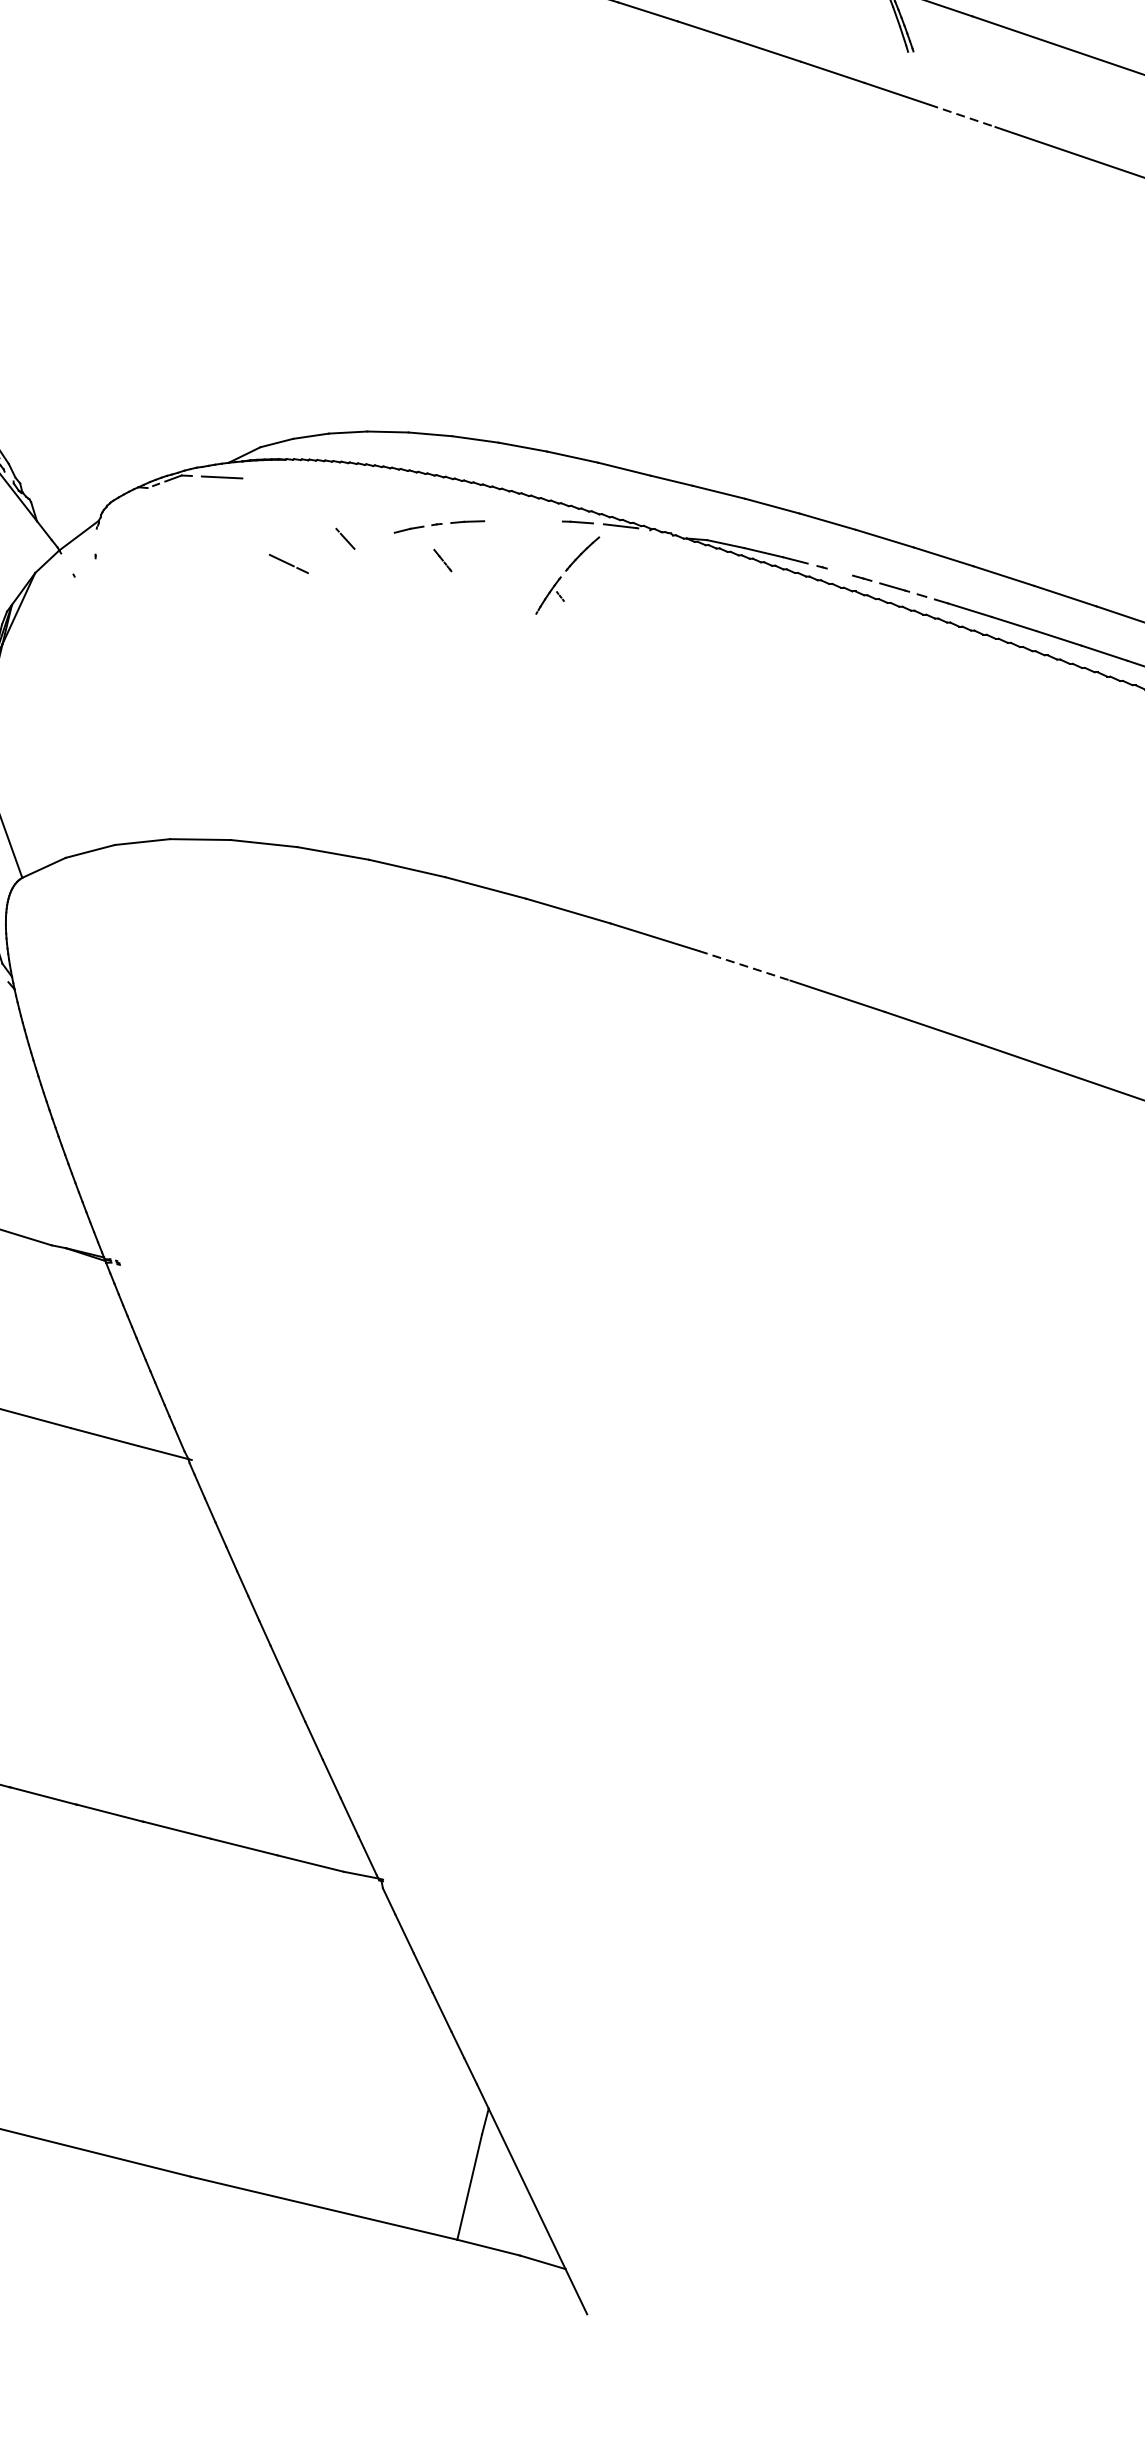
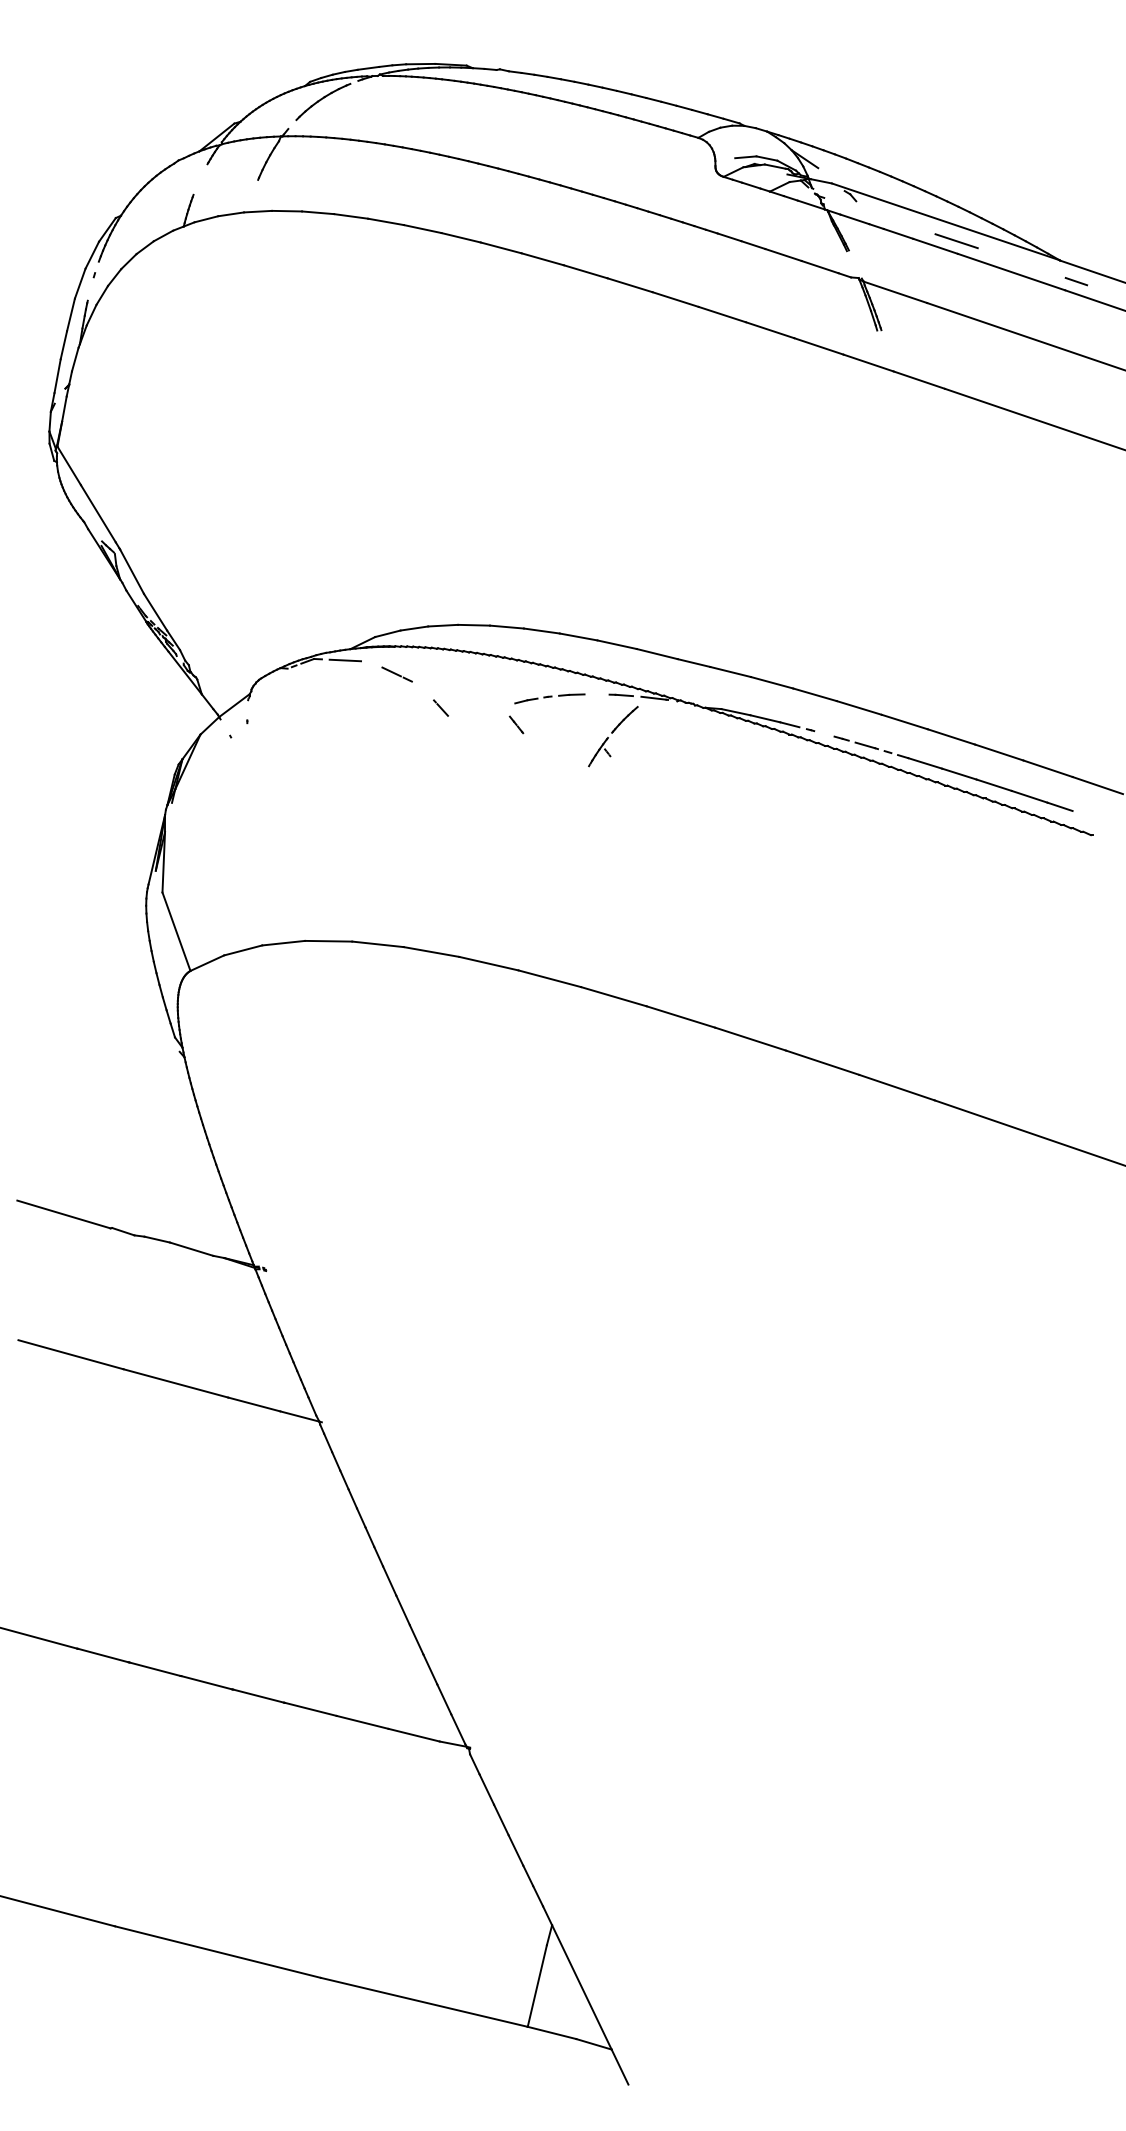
line: (962, 116) -> (919, 380), dashed -> solid
part: (438, 526) -> (549, 698), moved
line: (288, 563) -> (396, 674), moved
line: (745, 966) -> (751, 1039), dashed -> solid

